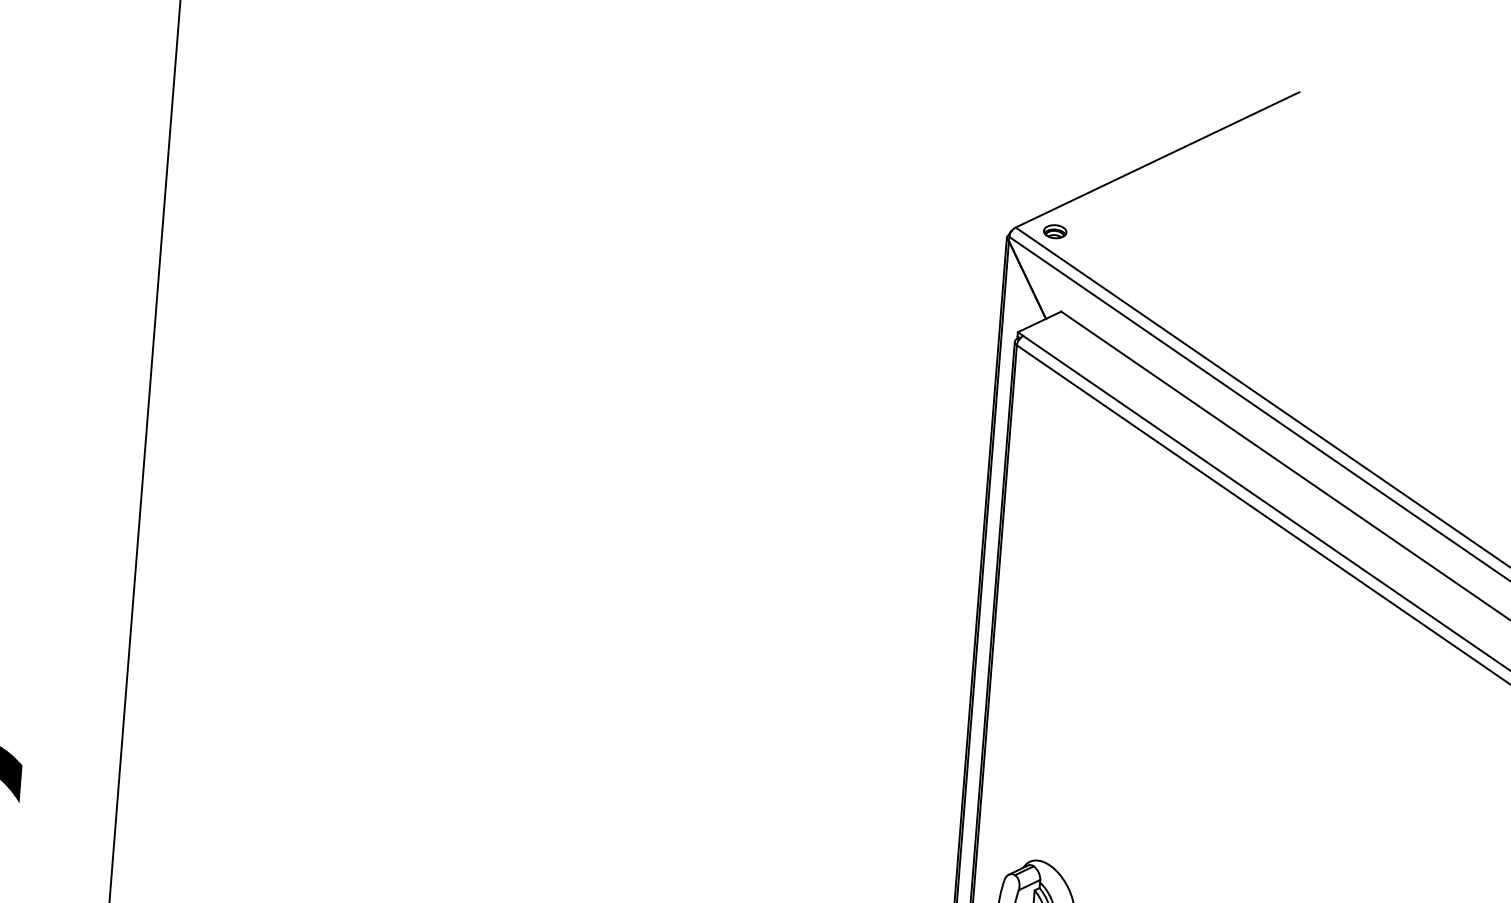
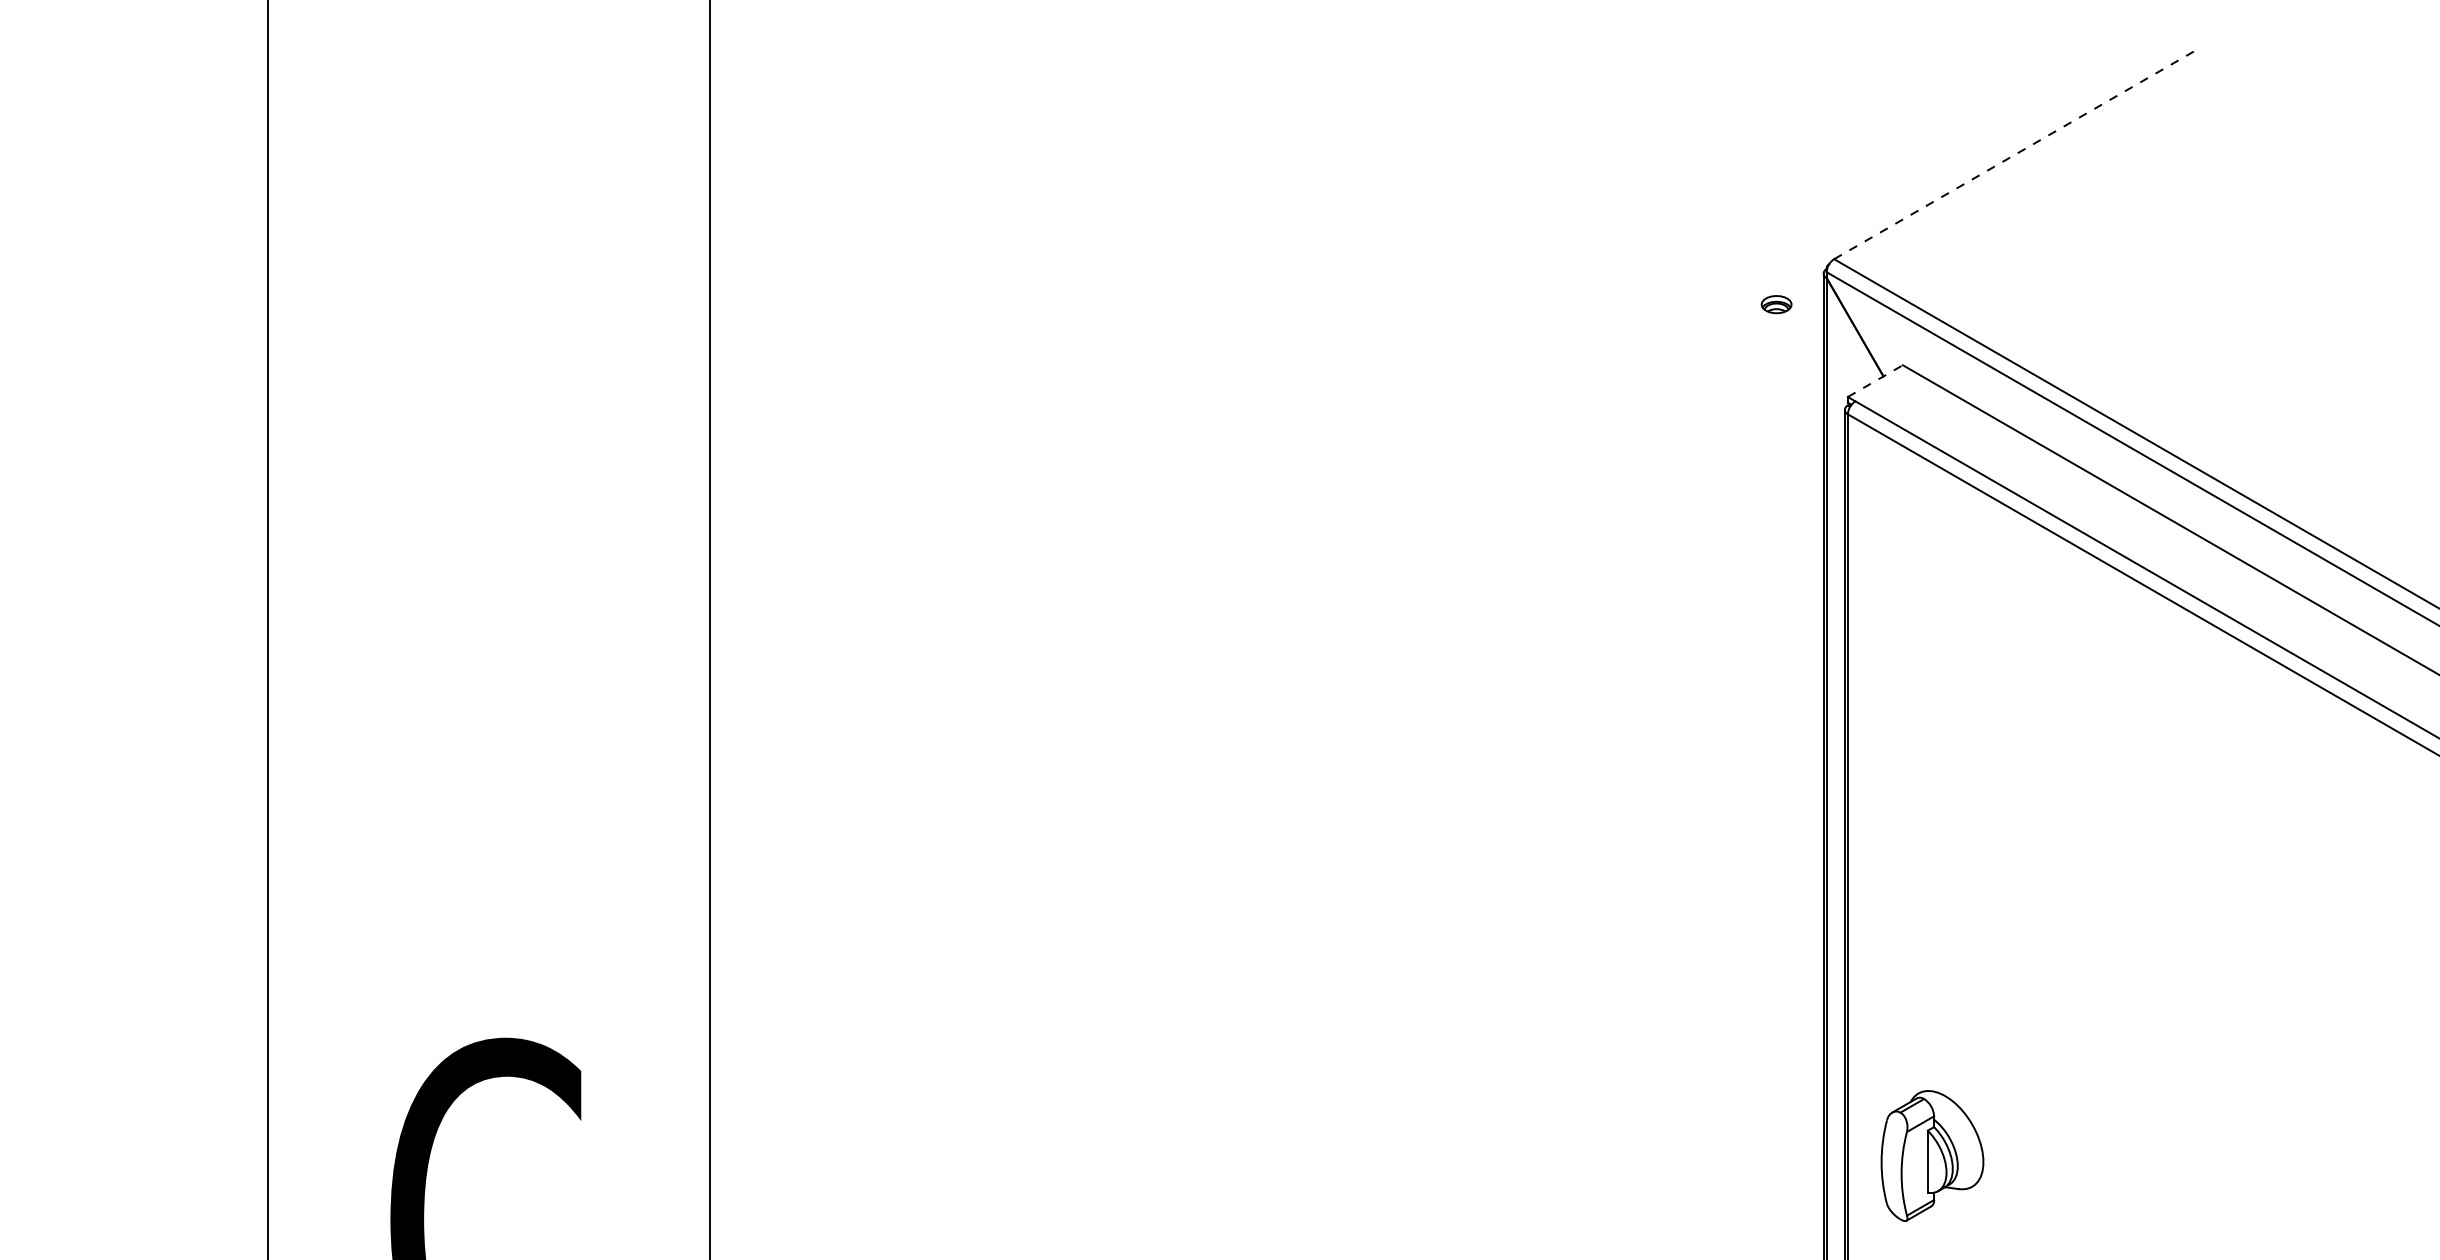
line: (1157, 160) -> (2014, 155), solid -> dashed
part: (1055, 231) -> (1776, 304), moved
line: (1039, 322) -> (1875, 381), solid -> dashed

